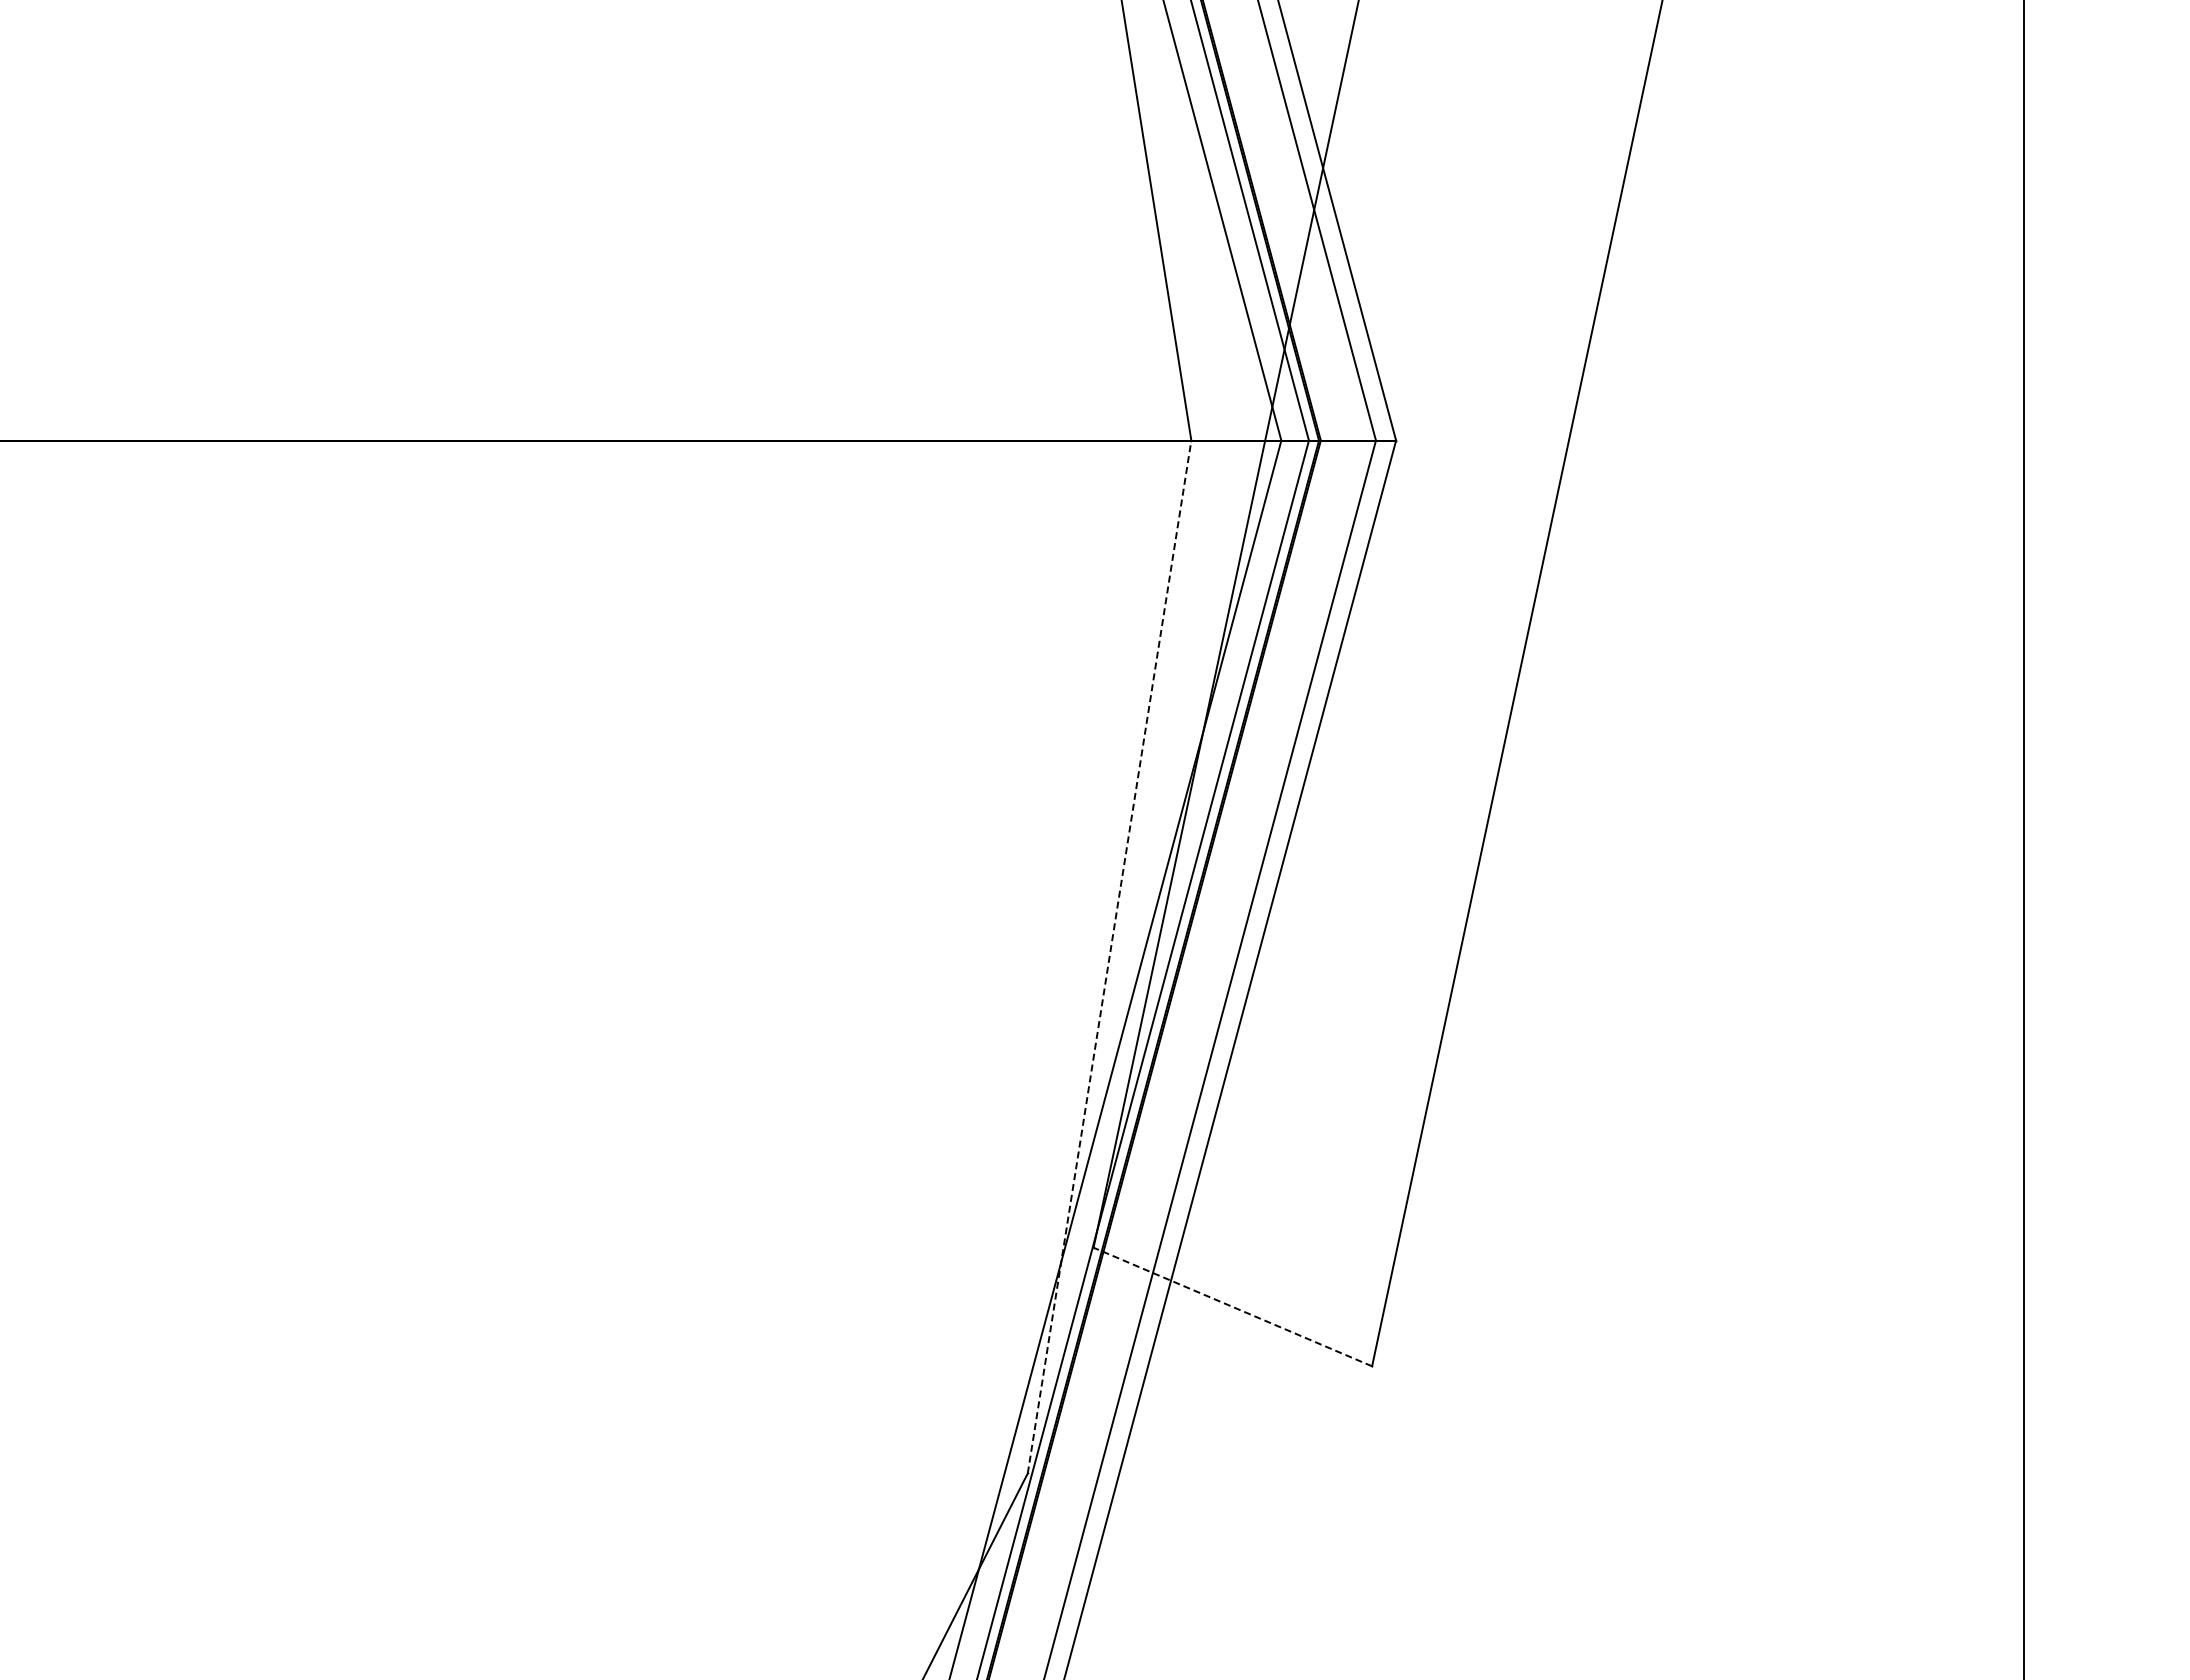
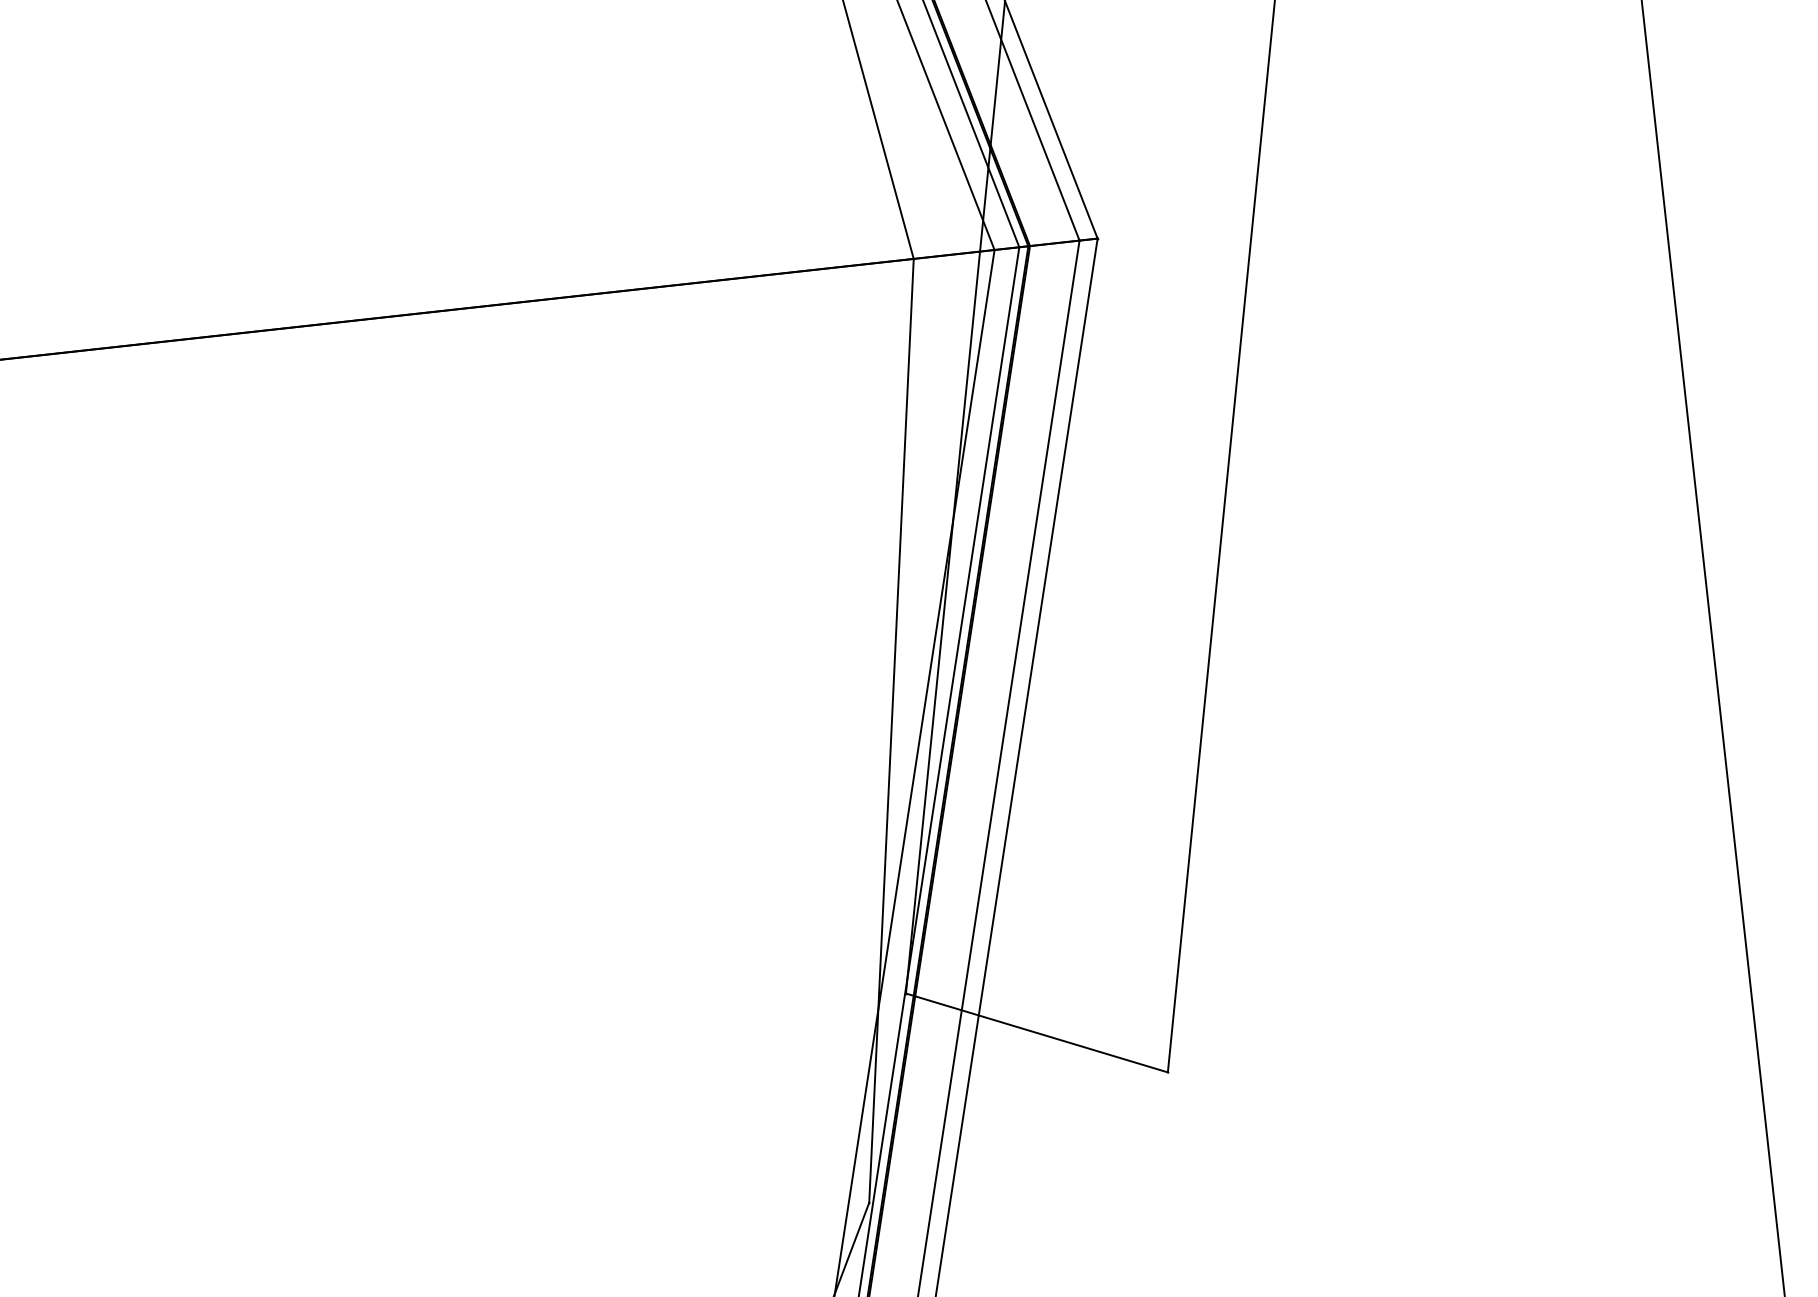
line: (1109, 957) -> (891, 731), dashed -> solid
line: (1232, 1306) -> (1036, 1032), dashed -> solid

